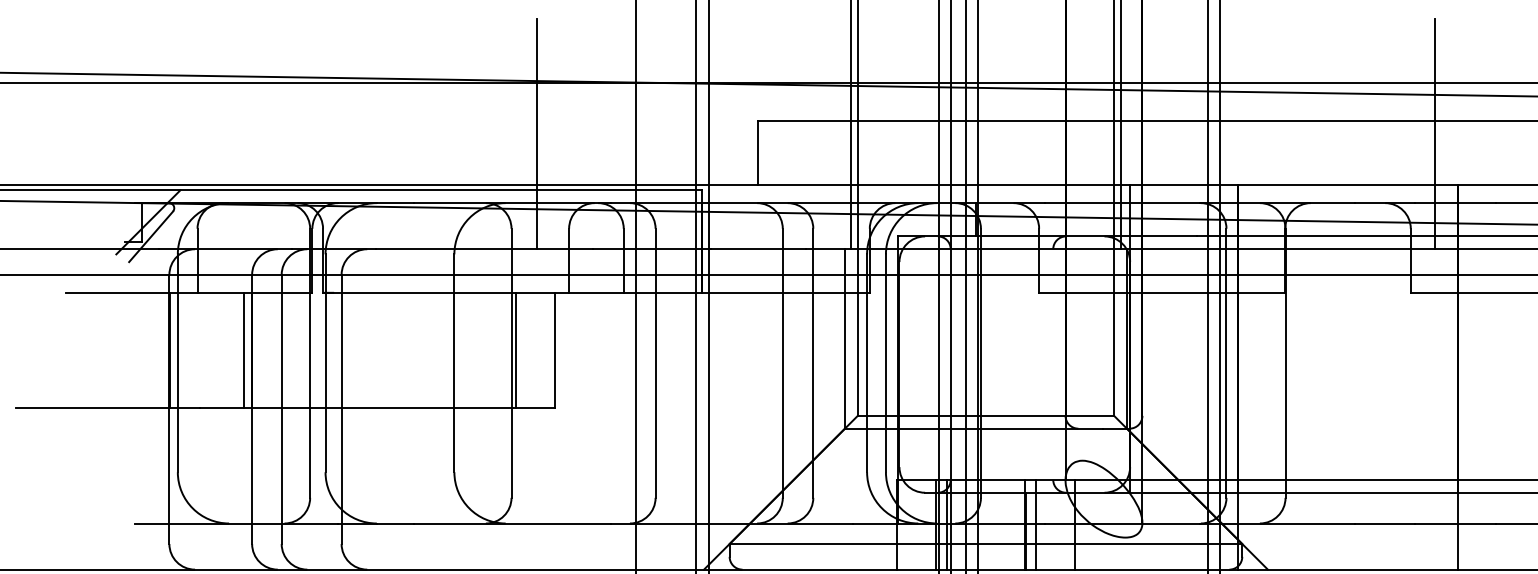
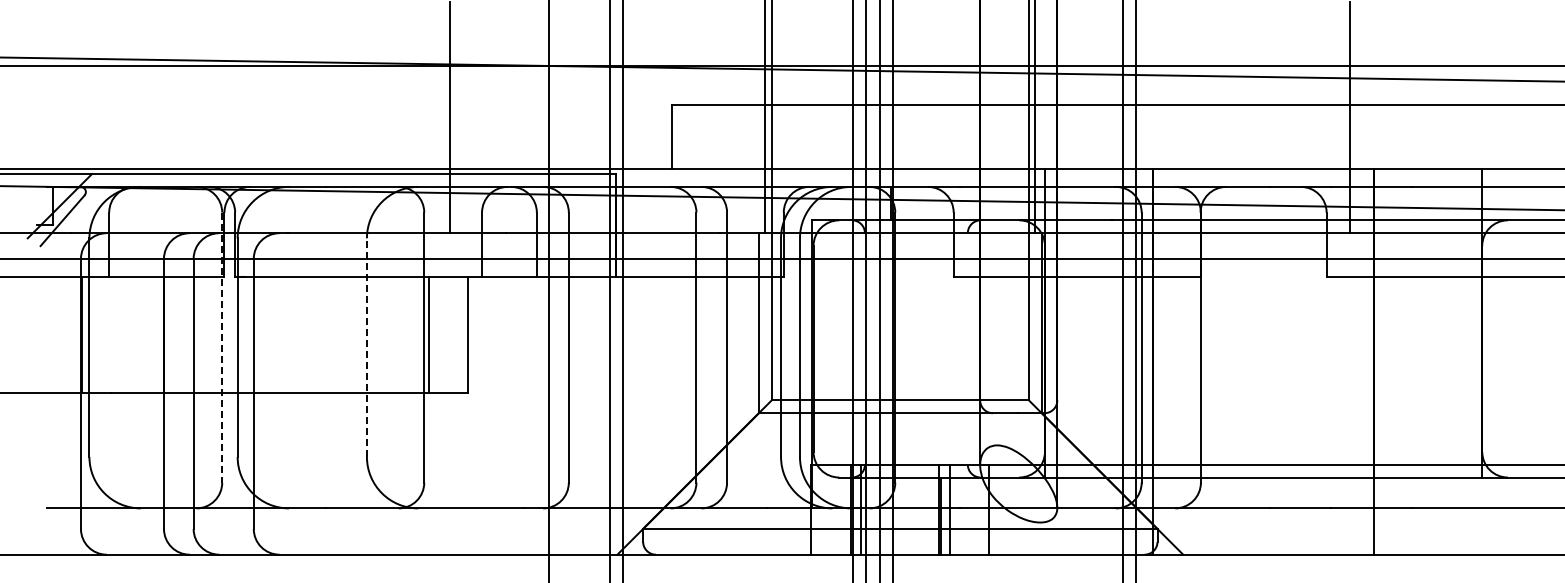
line: (244, 350) -> (156, 334), removed
line: (453, 363) -> (366, 347), solid -> dashed
line: (310, 364) -> (222, 348), solid -> dashed

